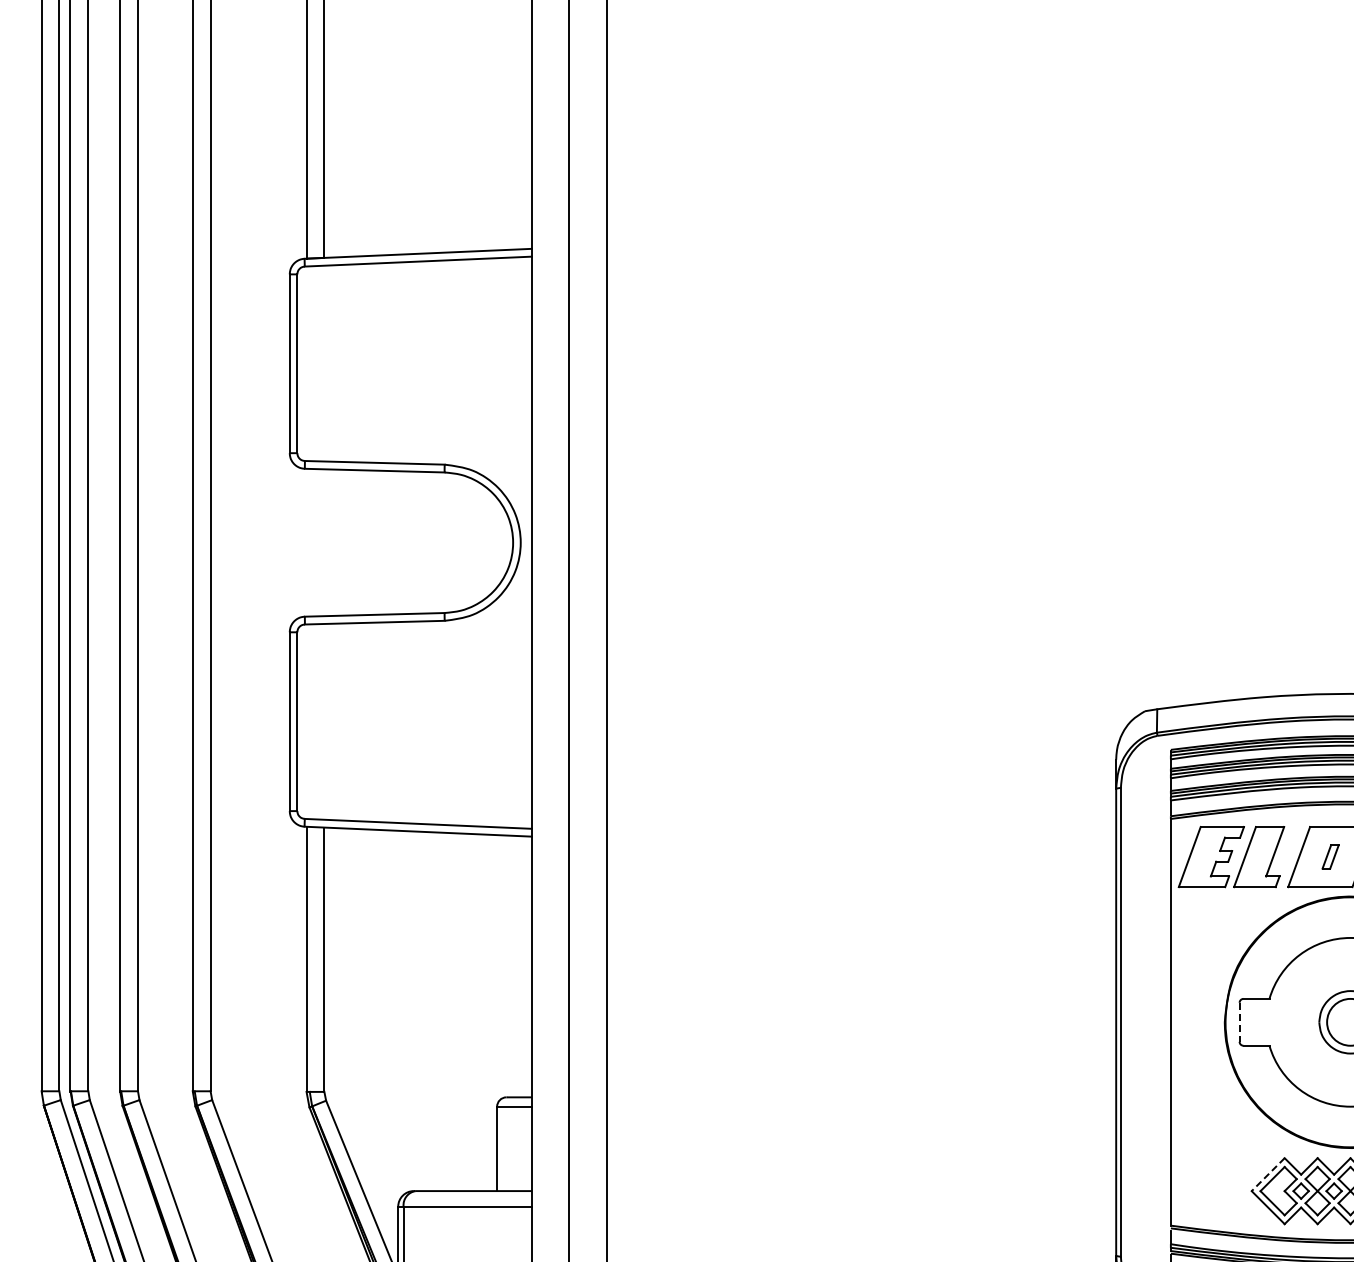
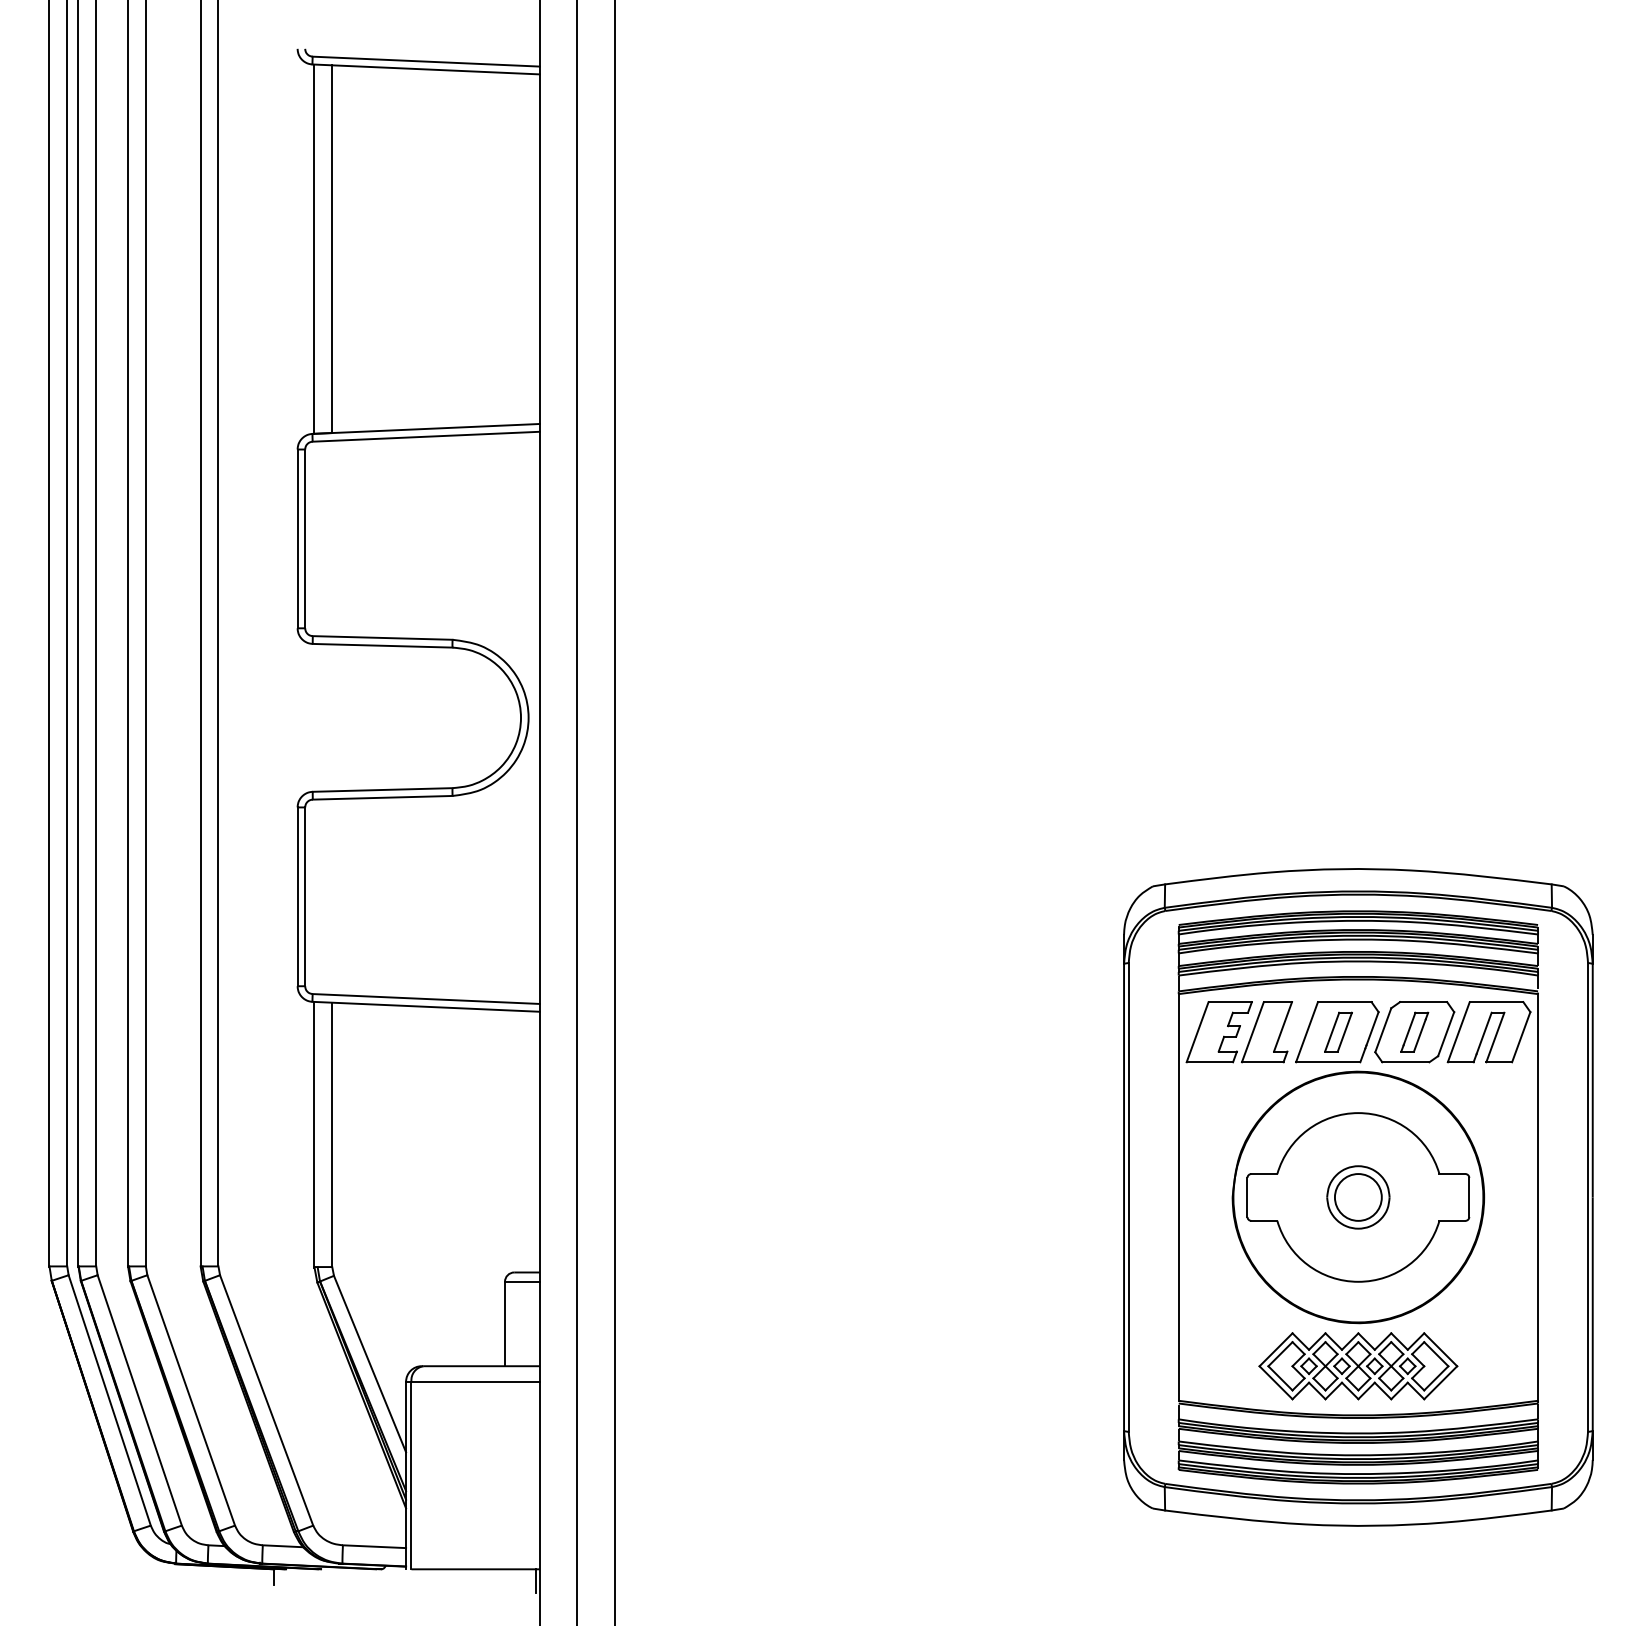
part: (1330, 856) -> (1338, 1031), size x1.67
line: (1239, 1022) -> (1247, 1197), dashed -> solid
line: (1267, 1175) -> (1275, 1350), dashed -> solid

